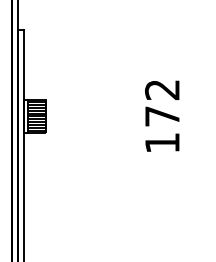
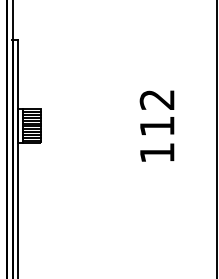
text: (162, 116) -> (157, 126), 172 -> 112

